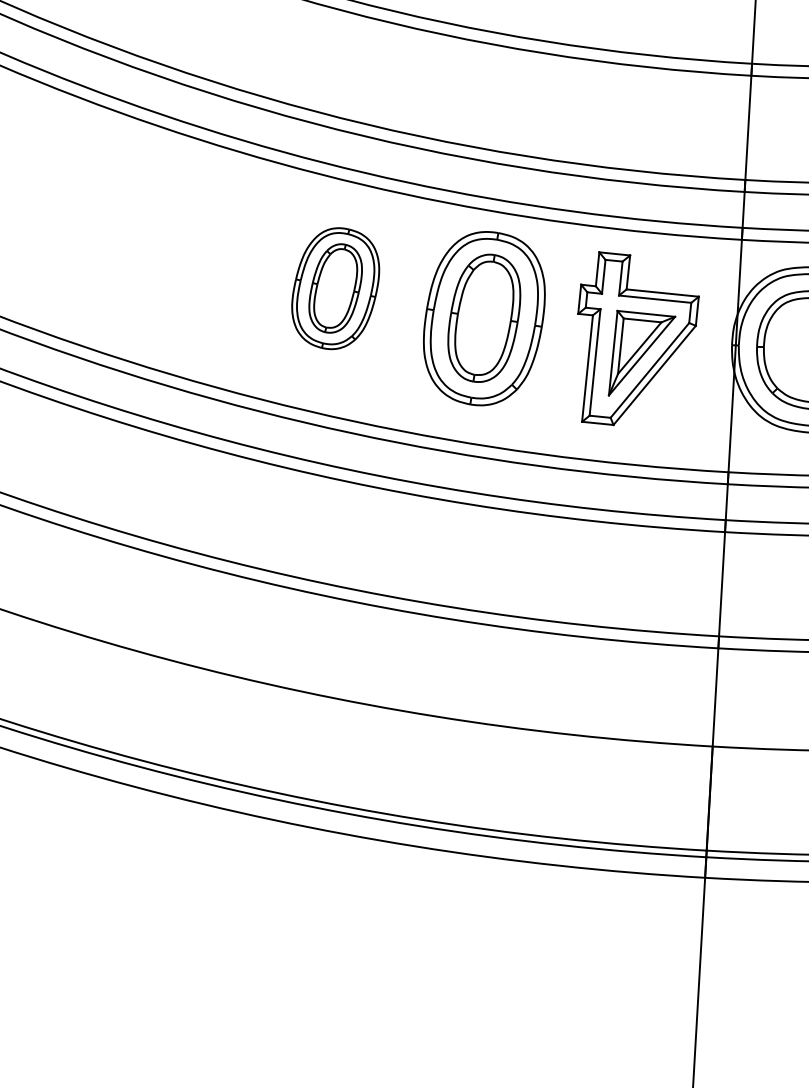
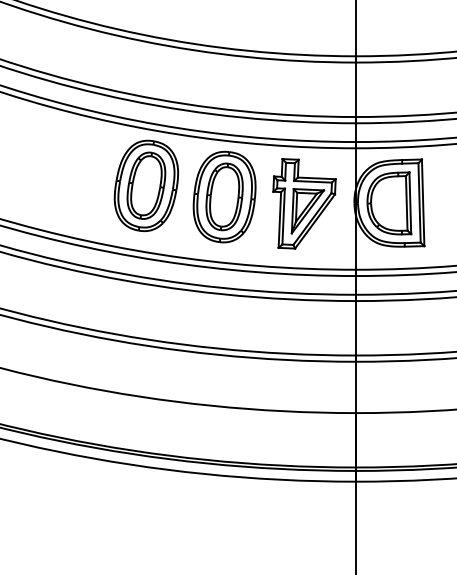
part: (334, 287) -> (145, 185), size x1.43

